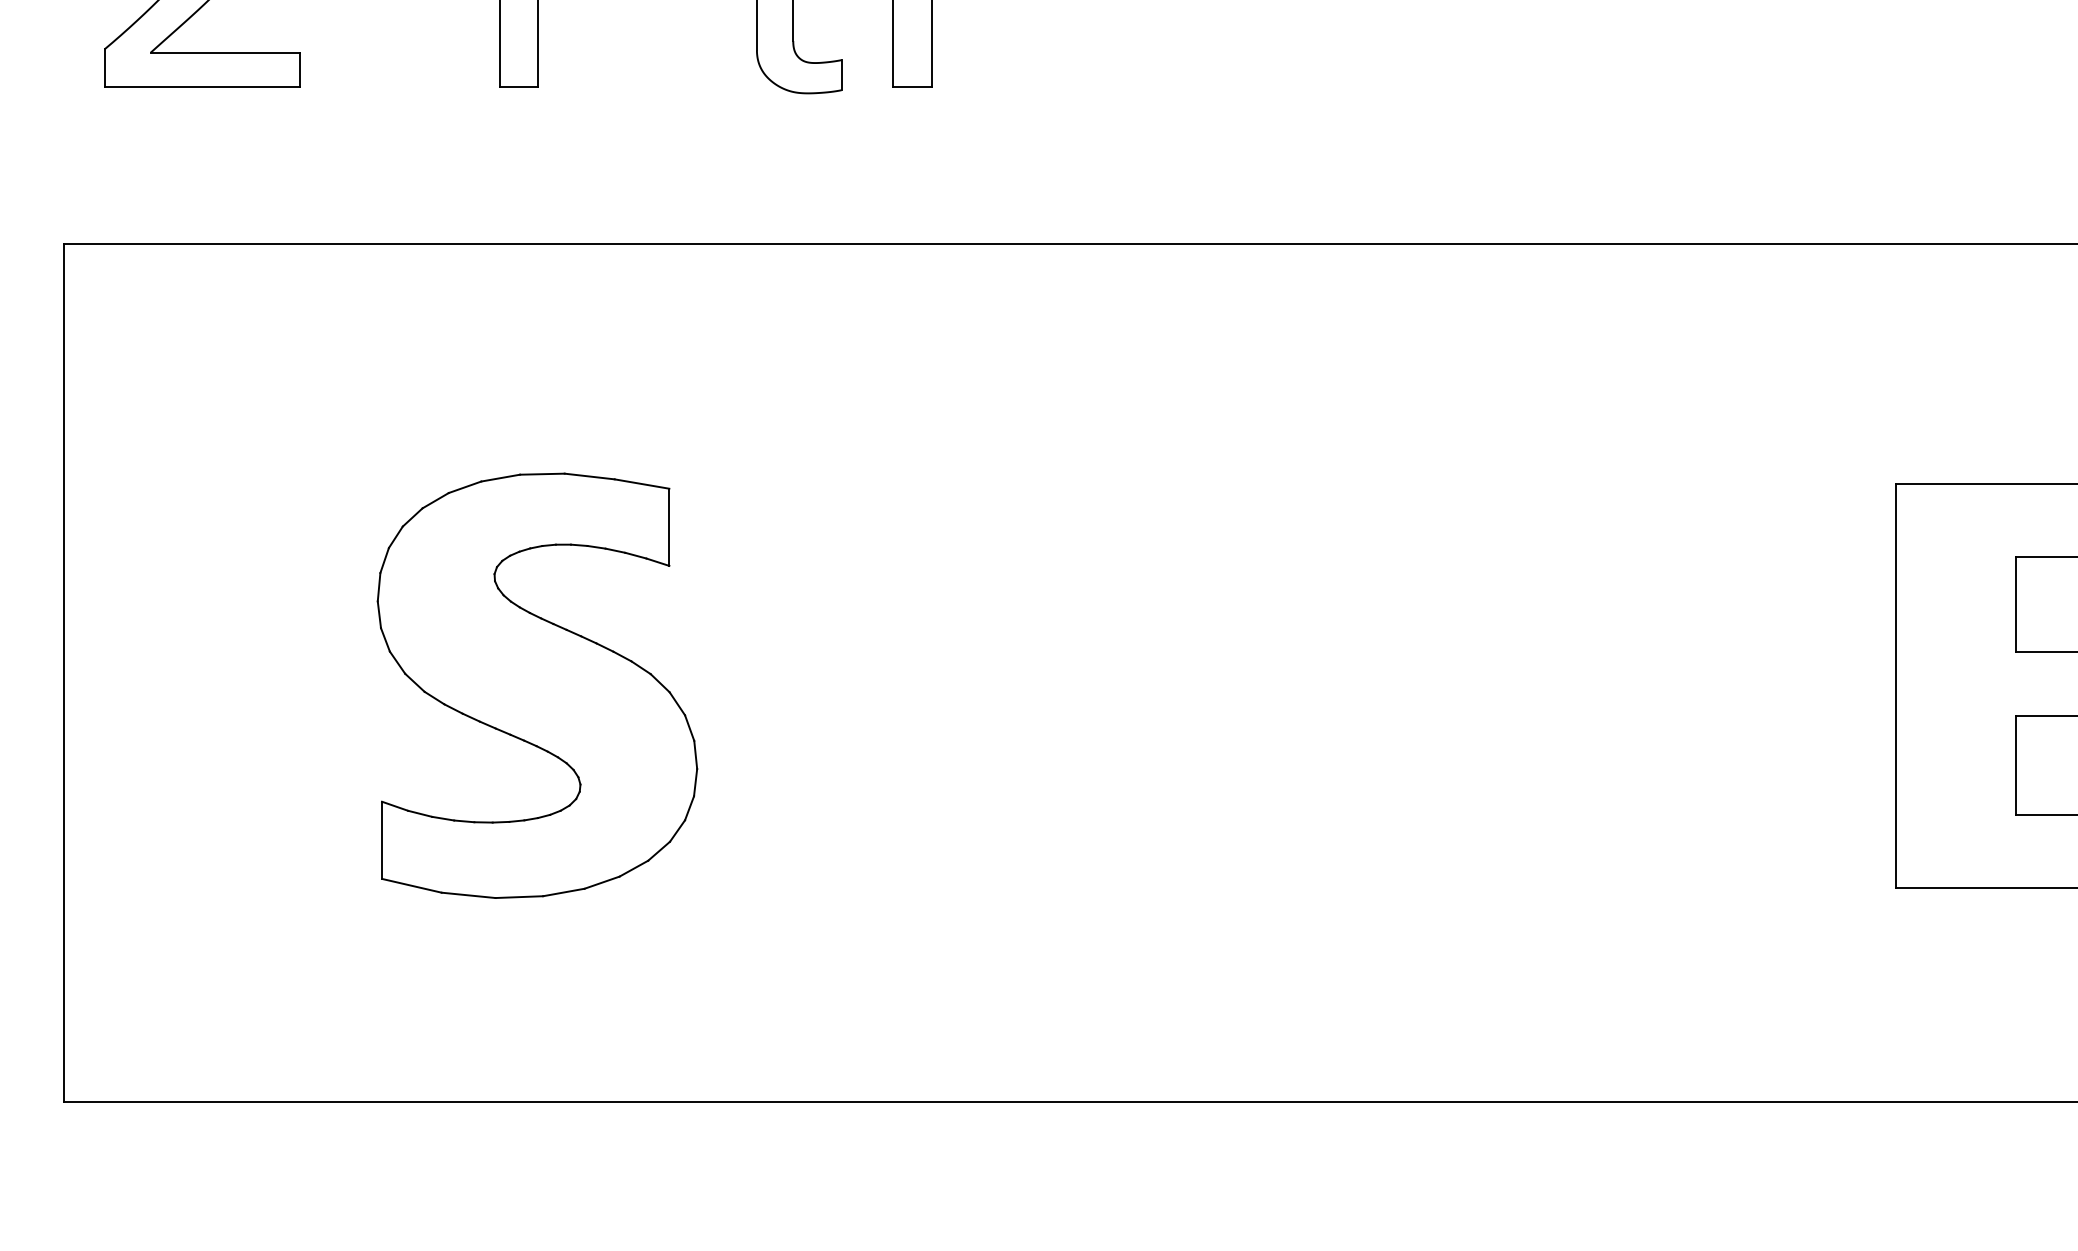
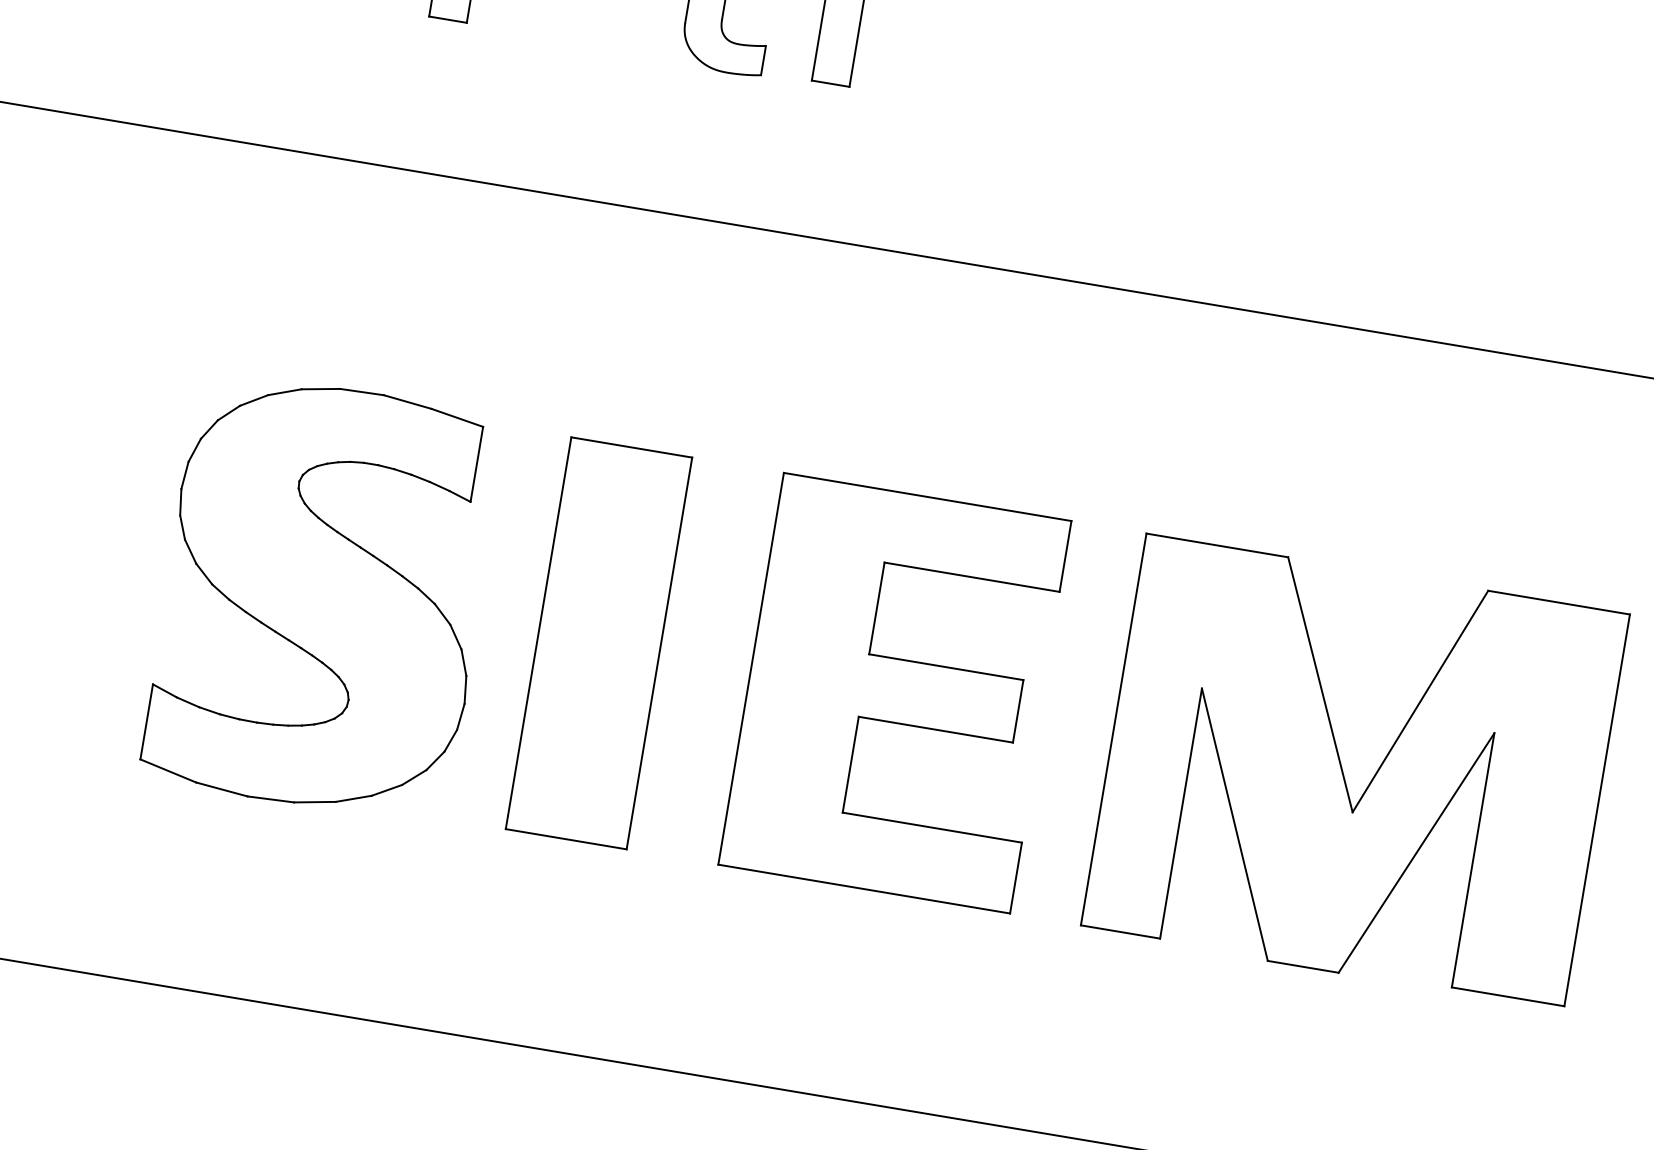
part: (537, 685) -> (322, 596), moved
part: (774, 685) -> (599, 642), added
part: (1080, 685) -> (896, 692), added
part: (1542, 692) -> (1344, 774), added

